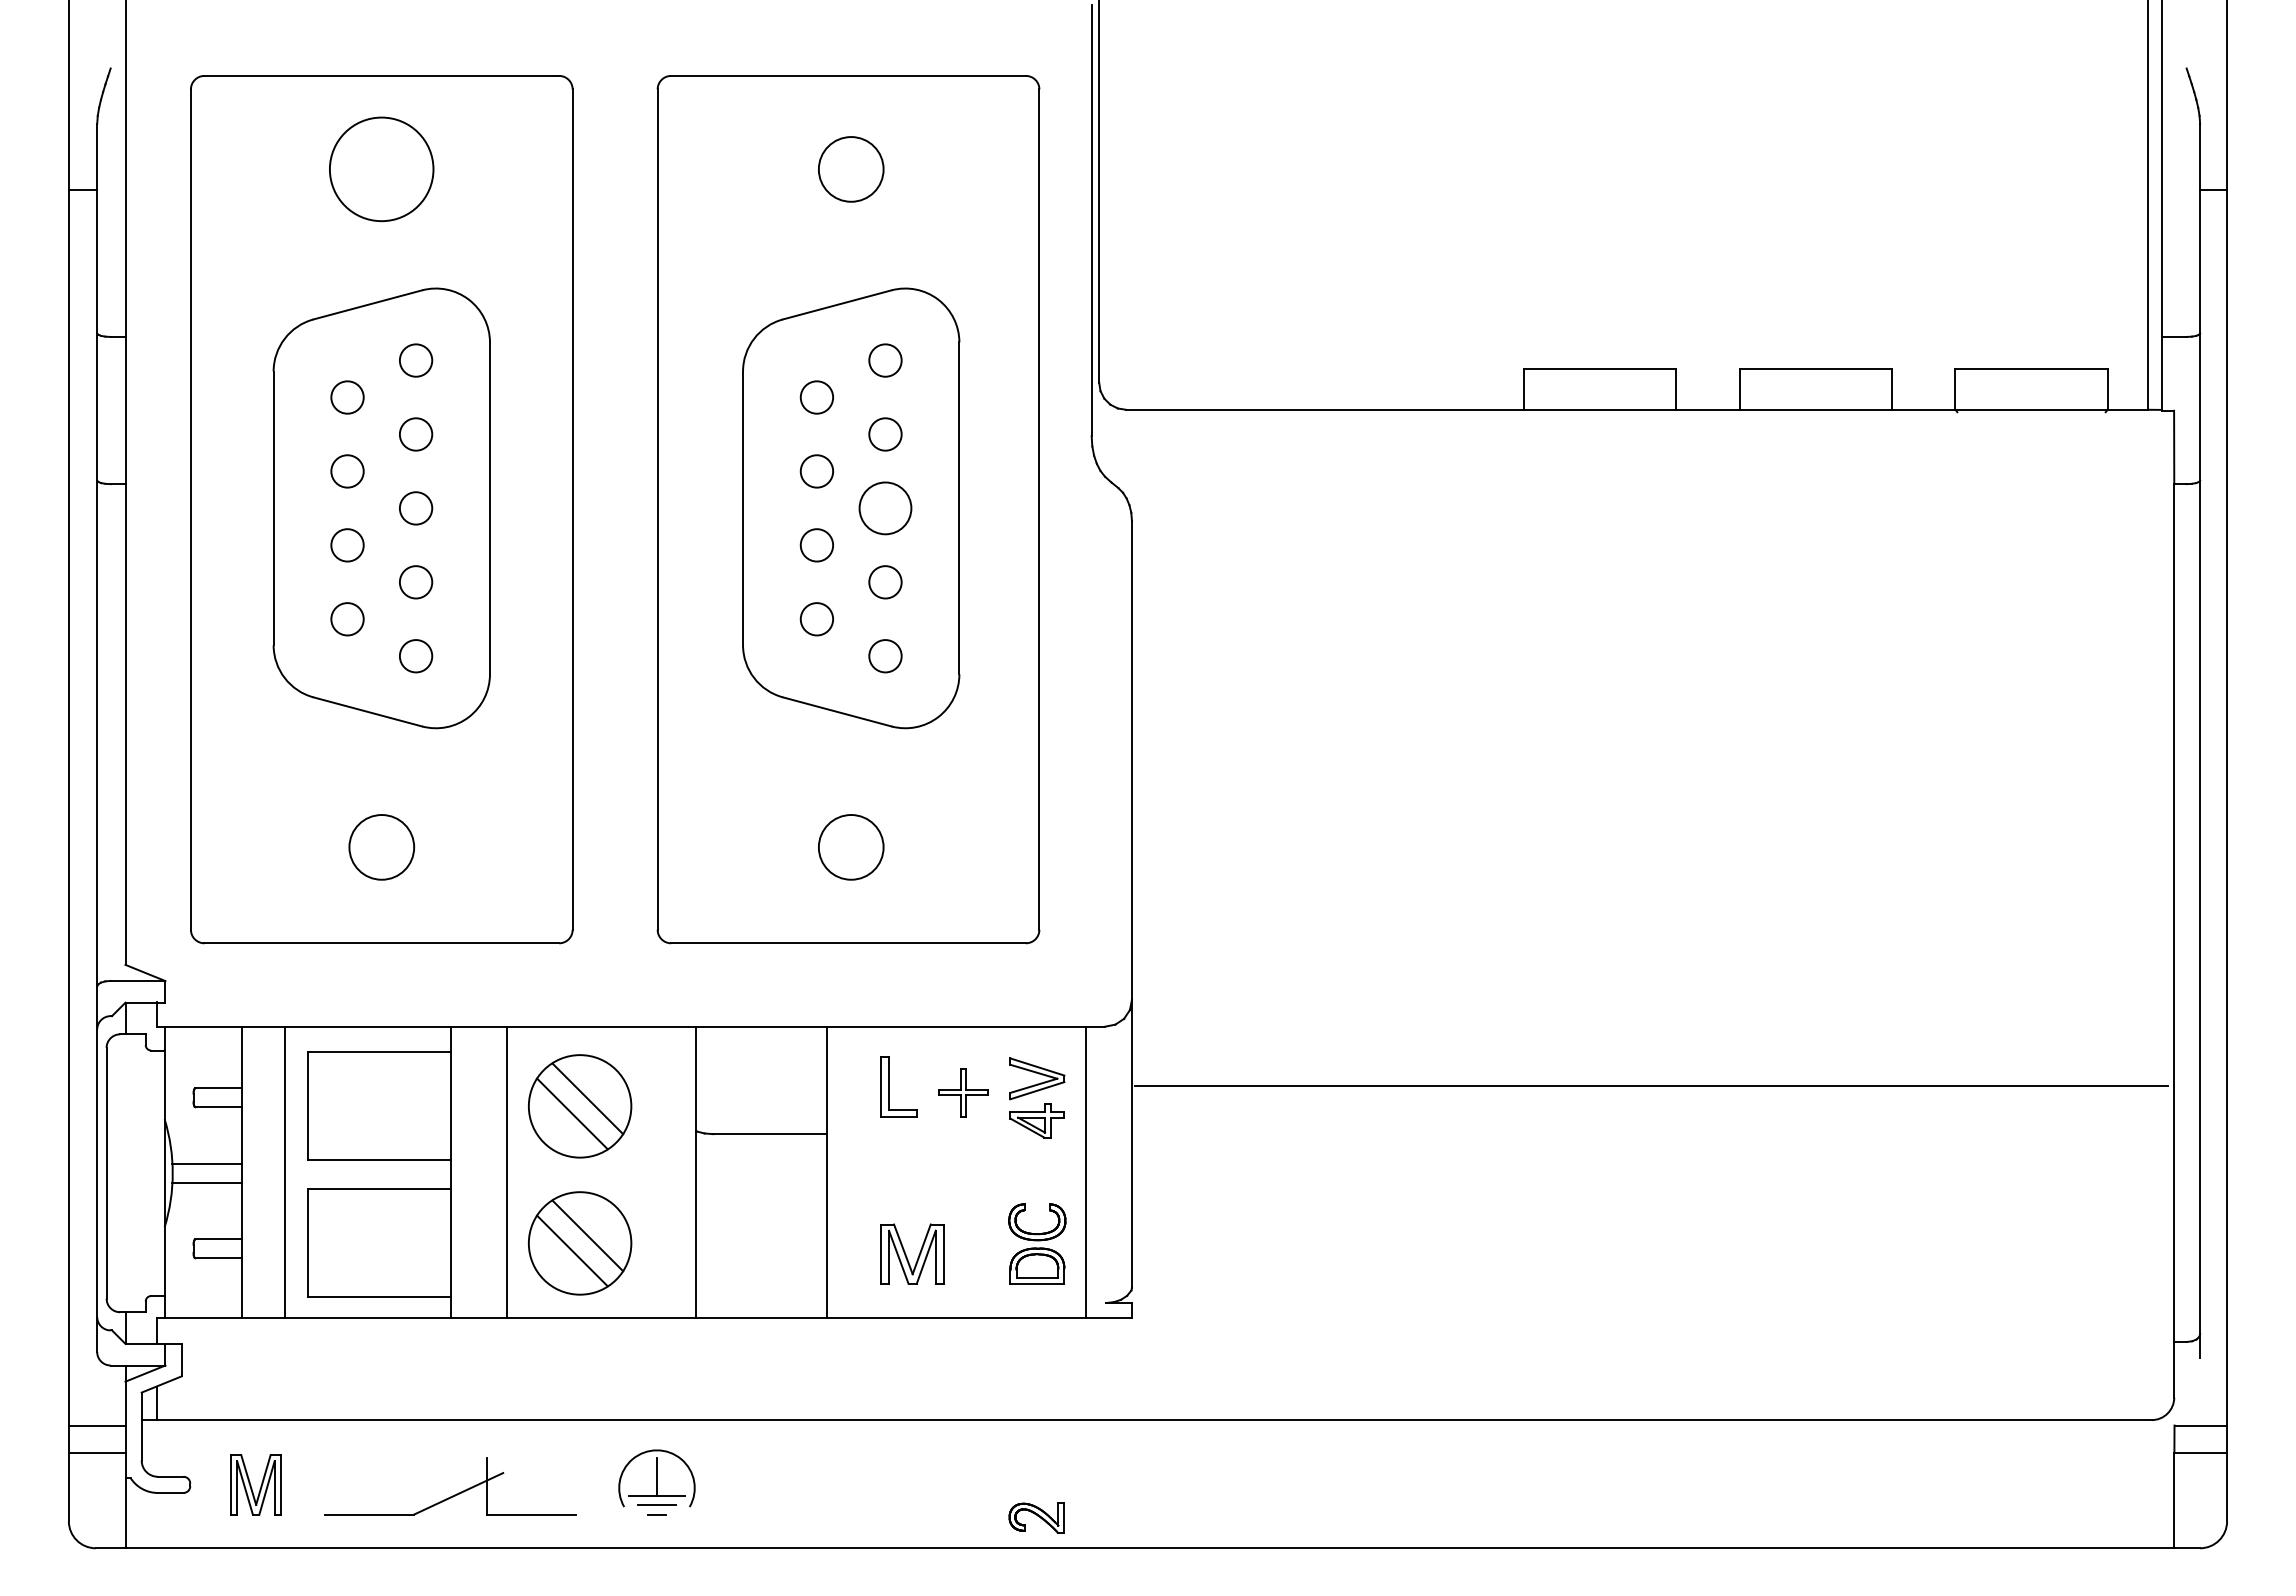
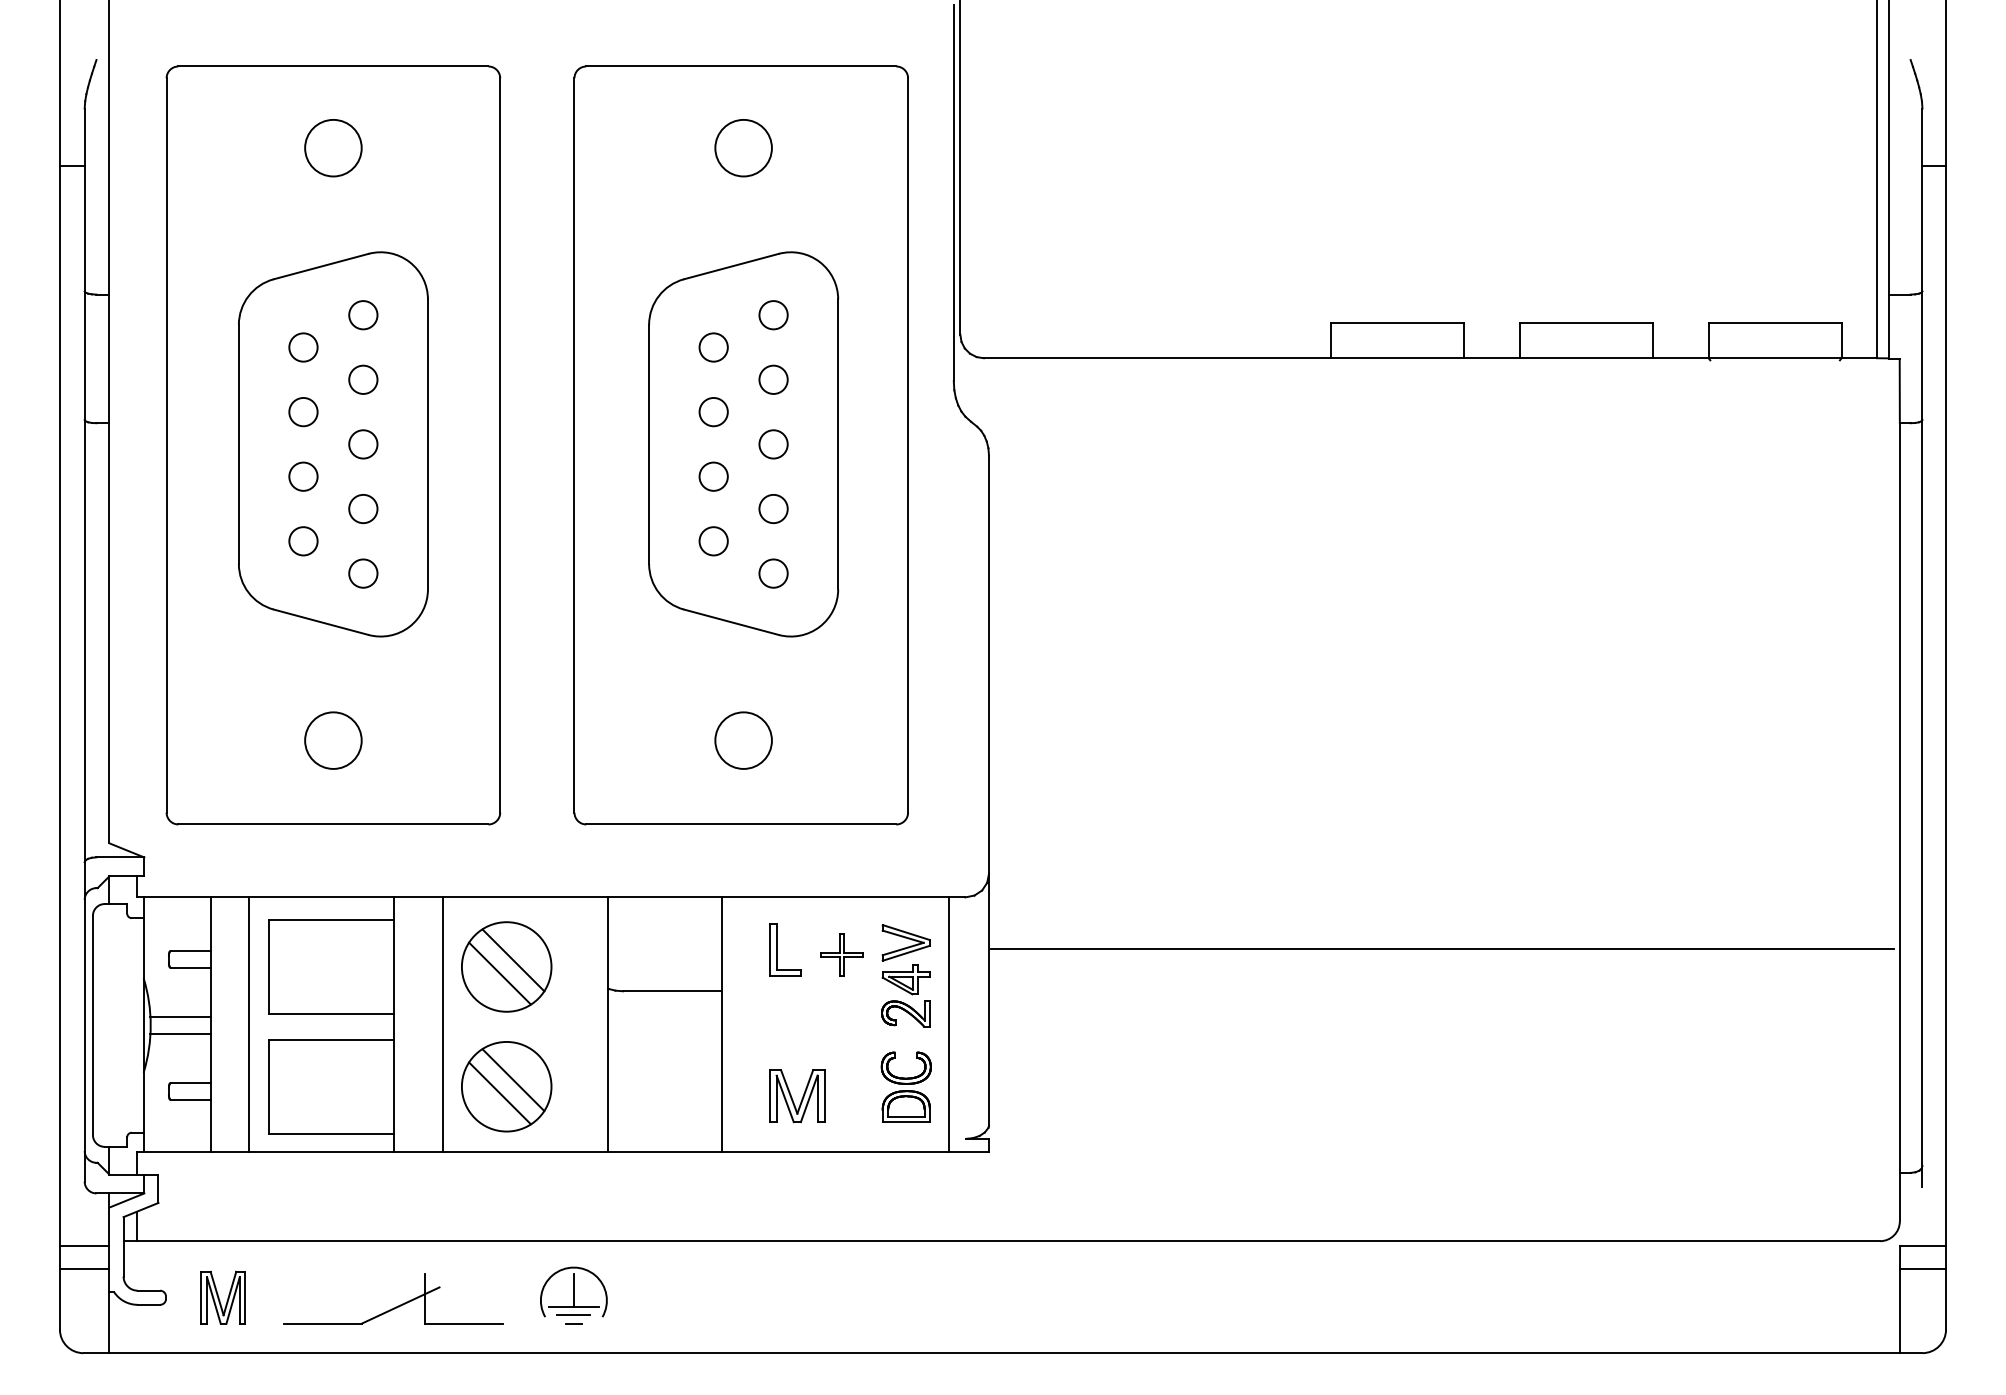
circle: (381, 169) -> (333, 148), size x0.62
circle: (885, 508) -> (773, 444), size x0.62
part: (1036, 1517) -> (905, 1013), moved

